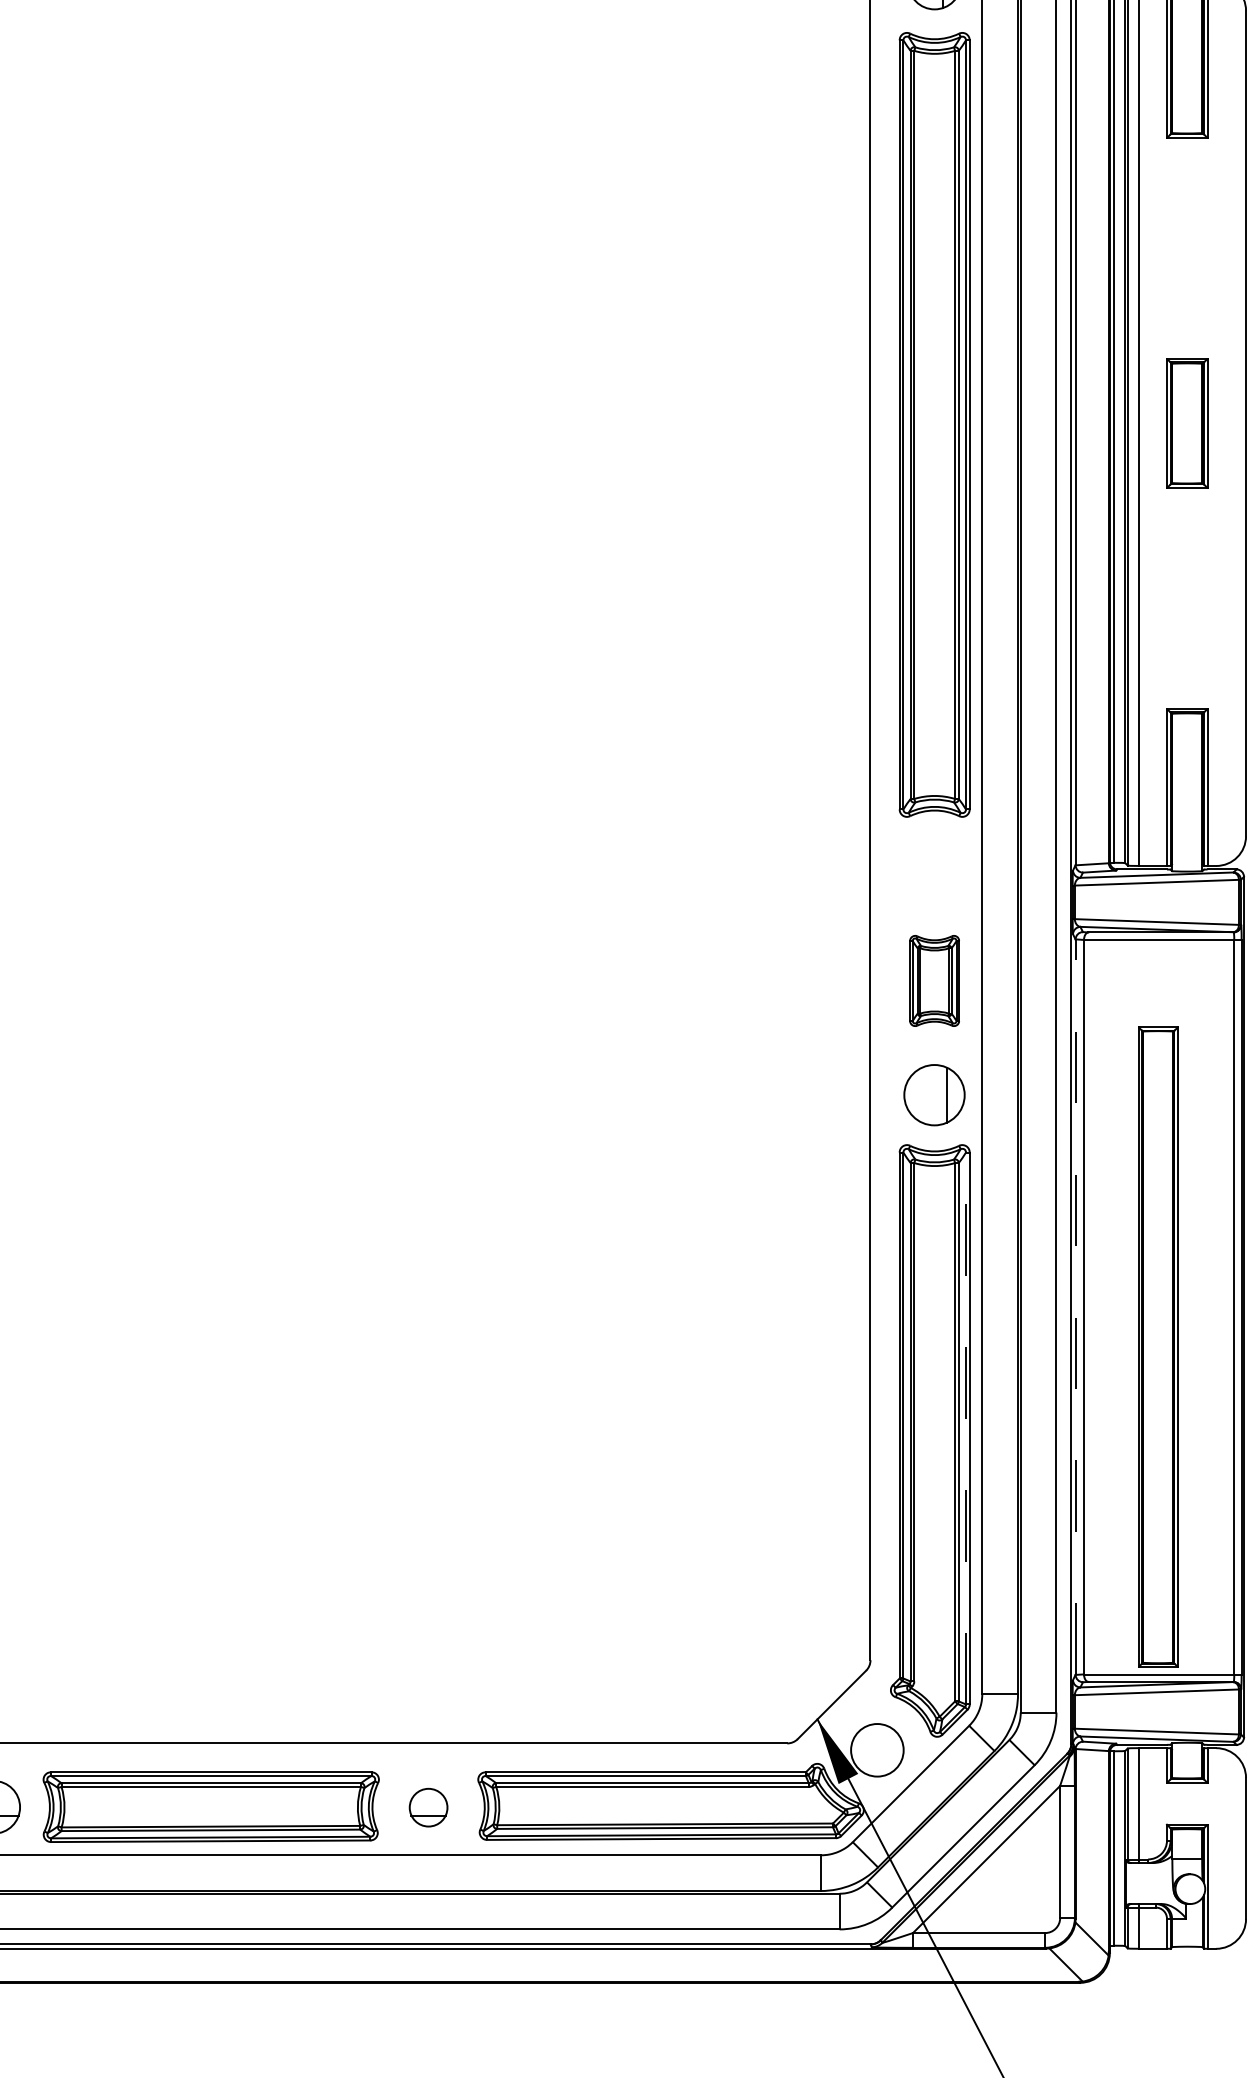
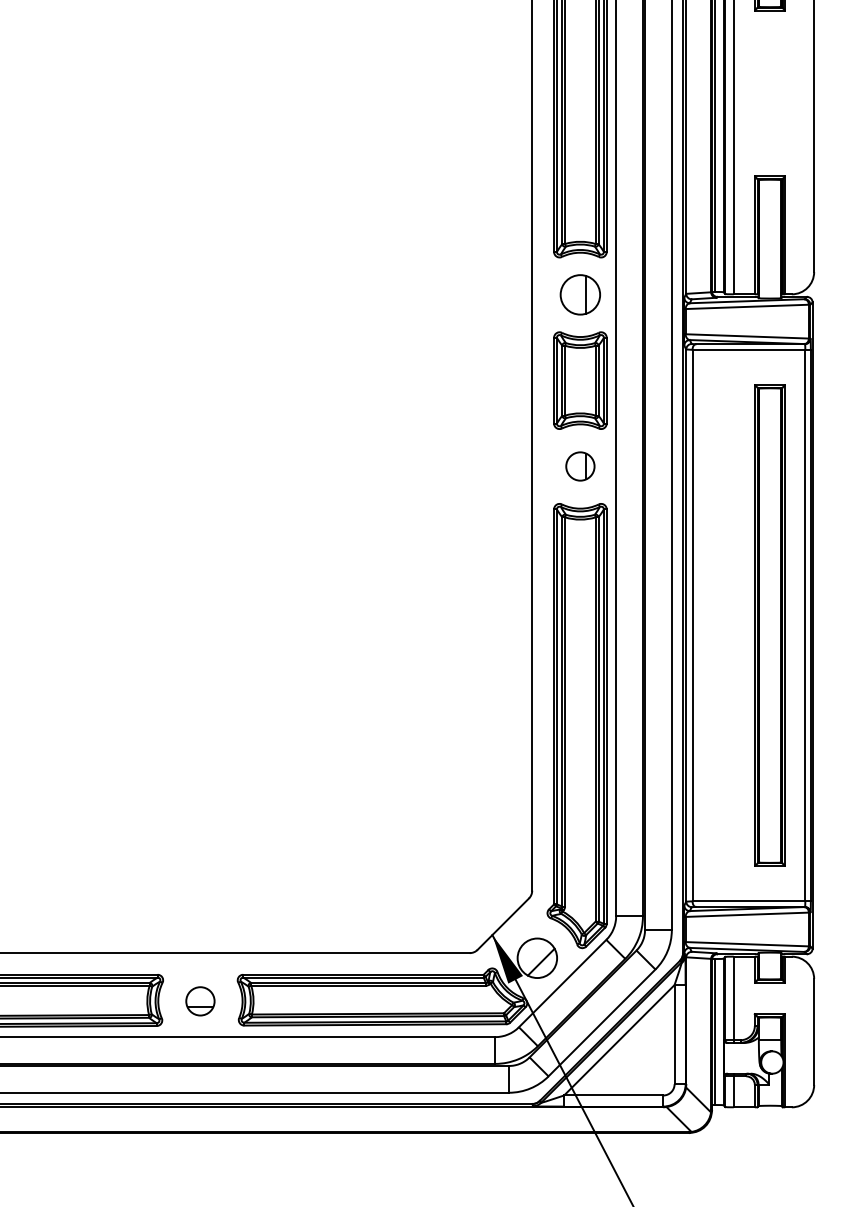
part: (934, 866) -> (580, 294), added
part: (934, 980) -> (580, 380), size x1.43
part: (934, 1095) -> (580, 466), size x0.62
line: (1075, 1307) -> (686, 625), dashed -> solid
part: (1158, 1346) -> (770, 625), moved
line: (965, 1428) -> (603, 716), dashed -> solid
line: (882, 1755) -> (541, 962), added

